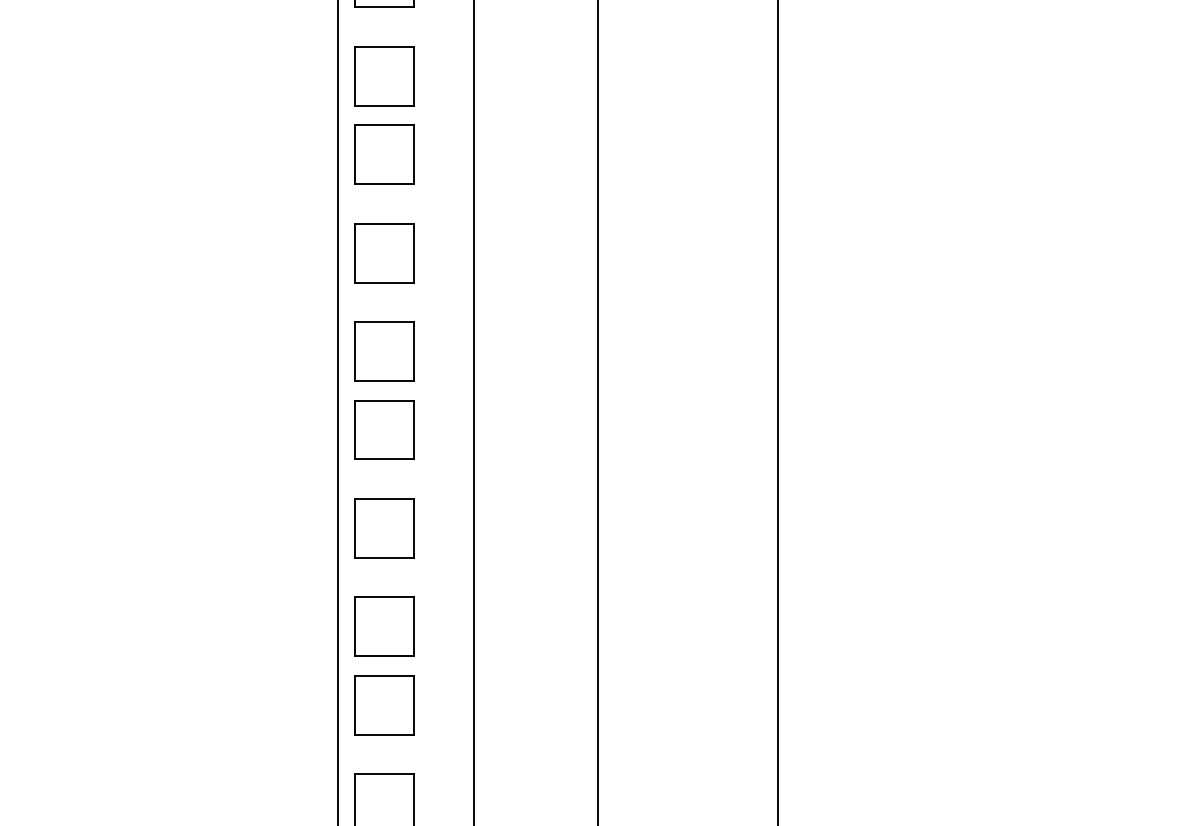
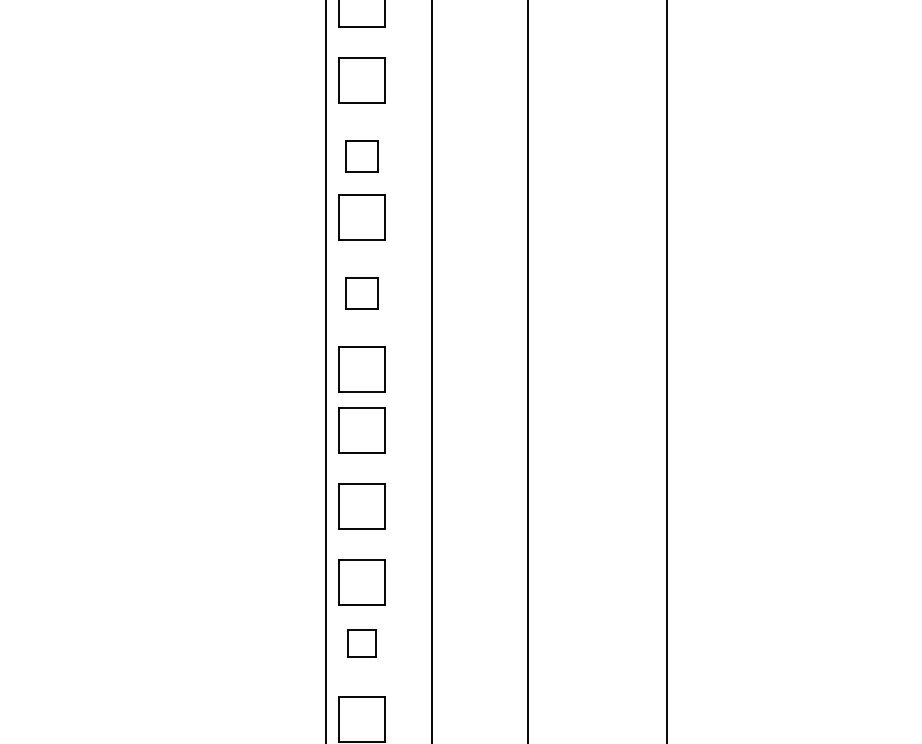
part: (383, 76) -> (361, 156), size x0.7
part: (383, 253) -> (361, 293), size x0.7
part: (383, 705) -> (361, 643), size x0.6

